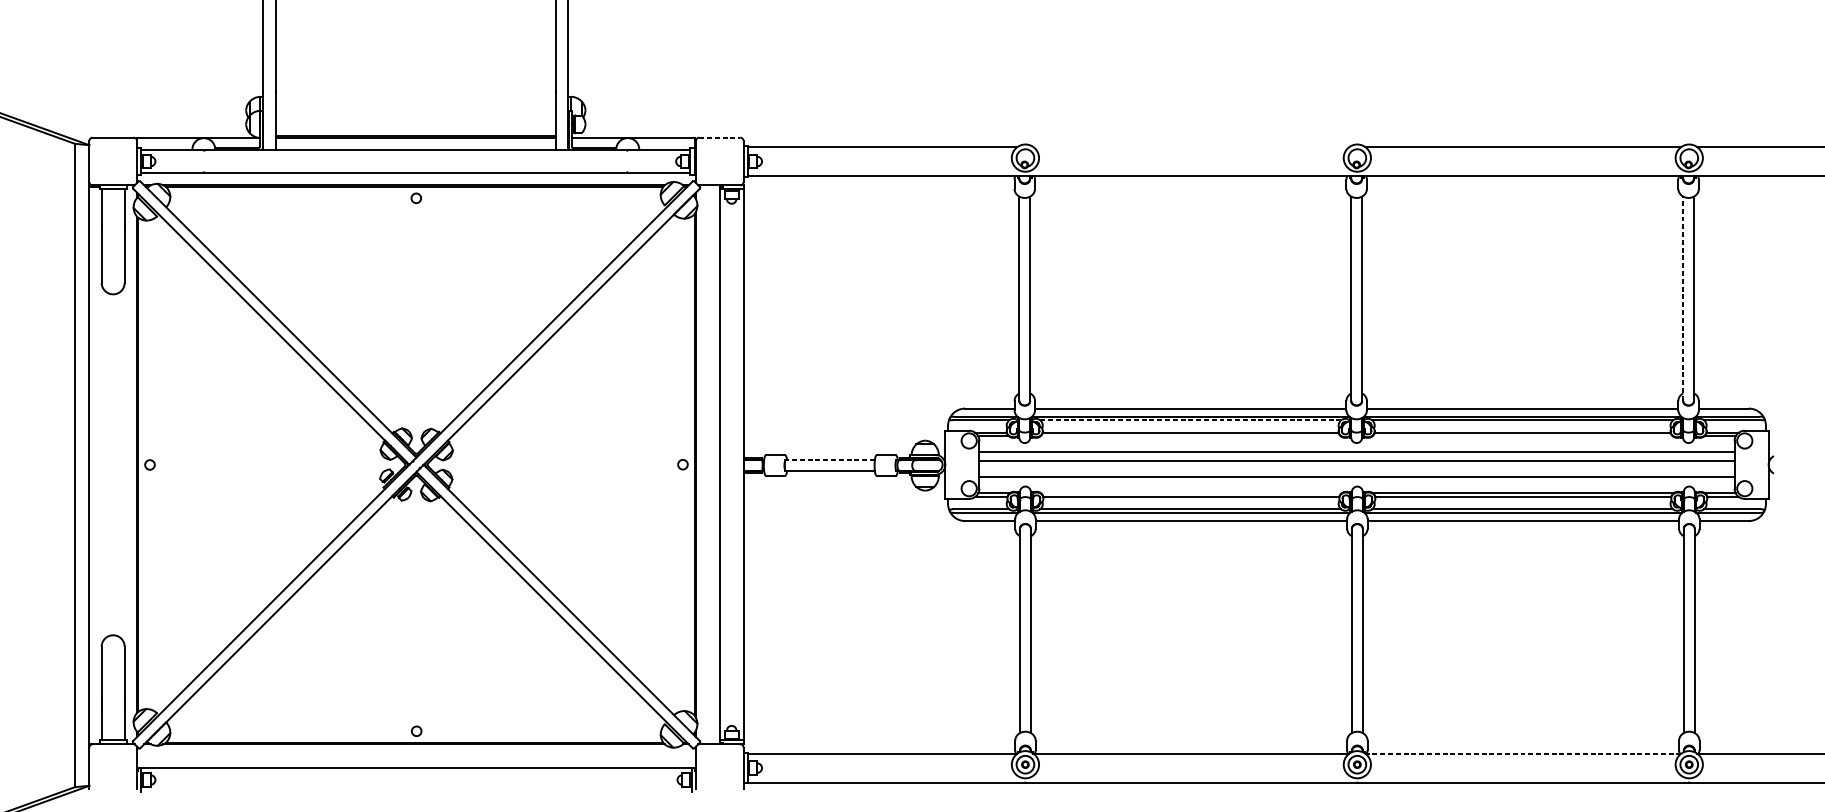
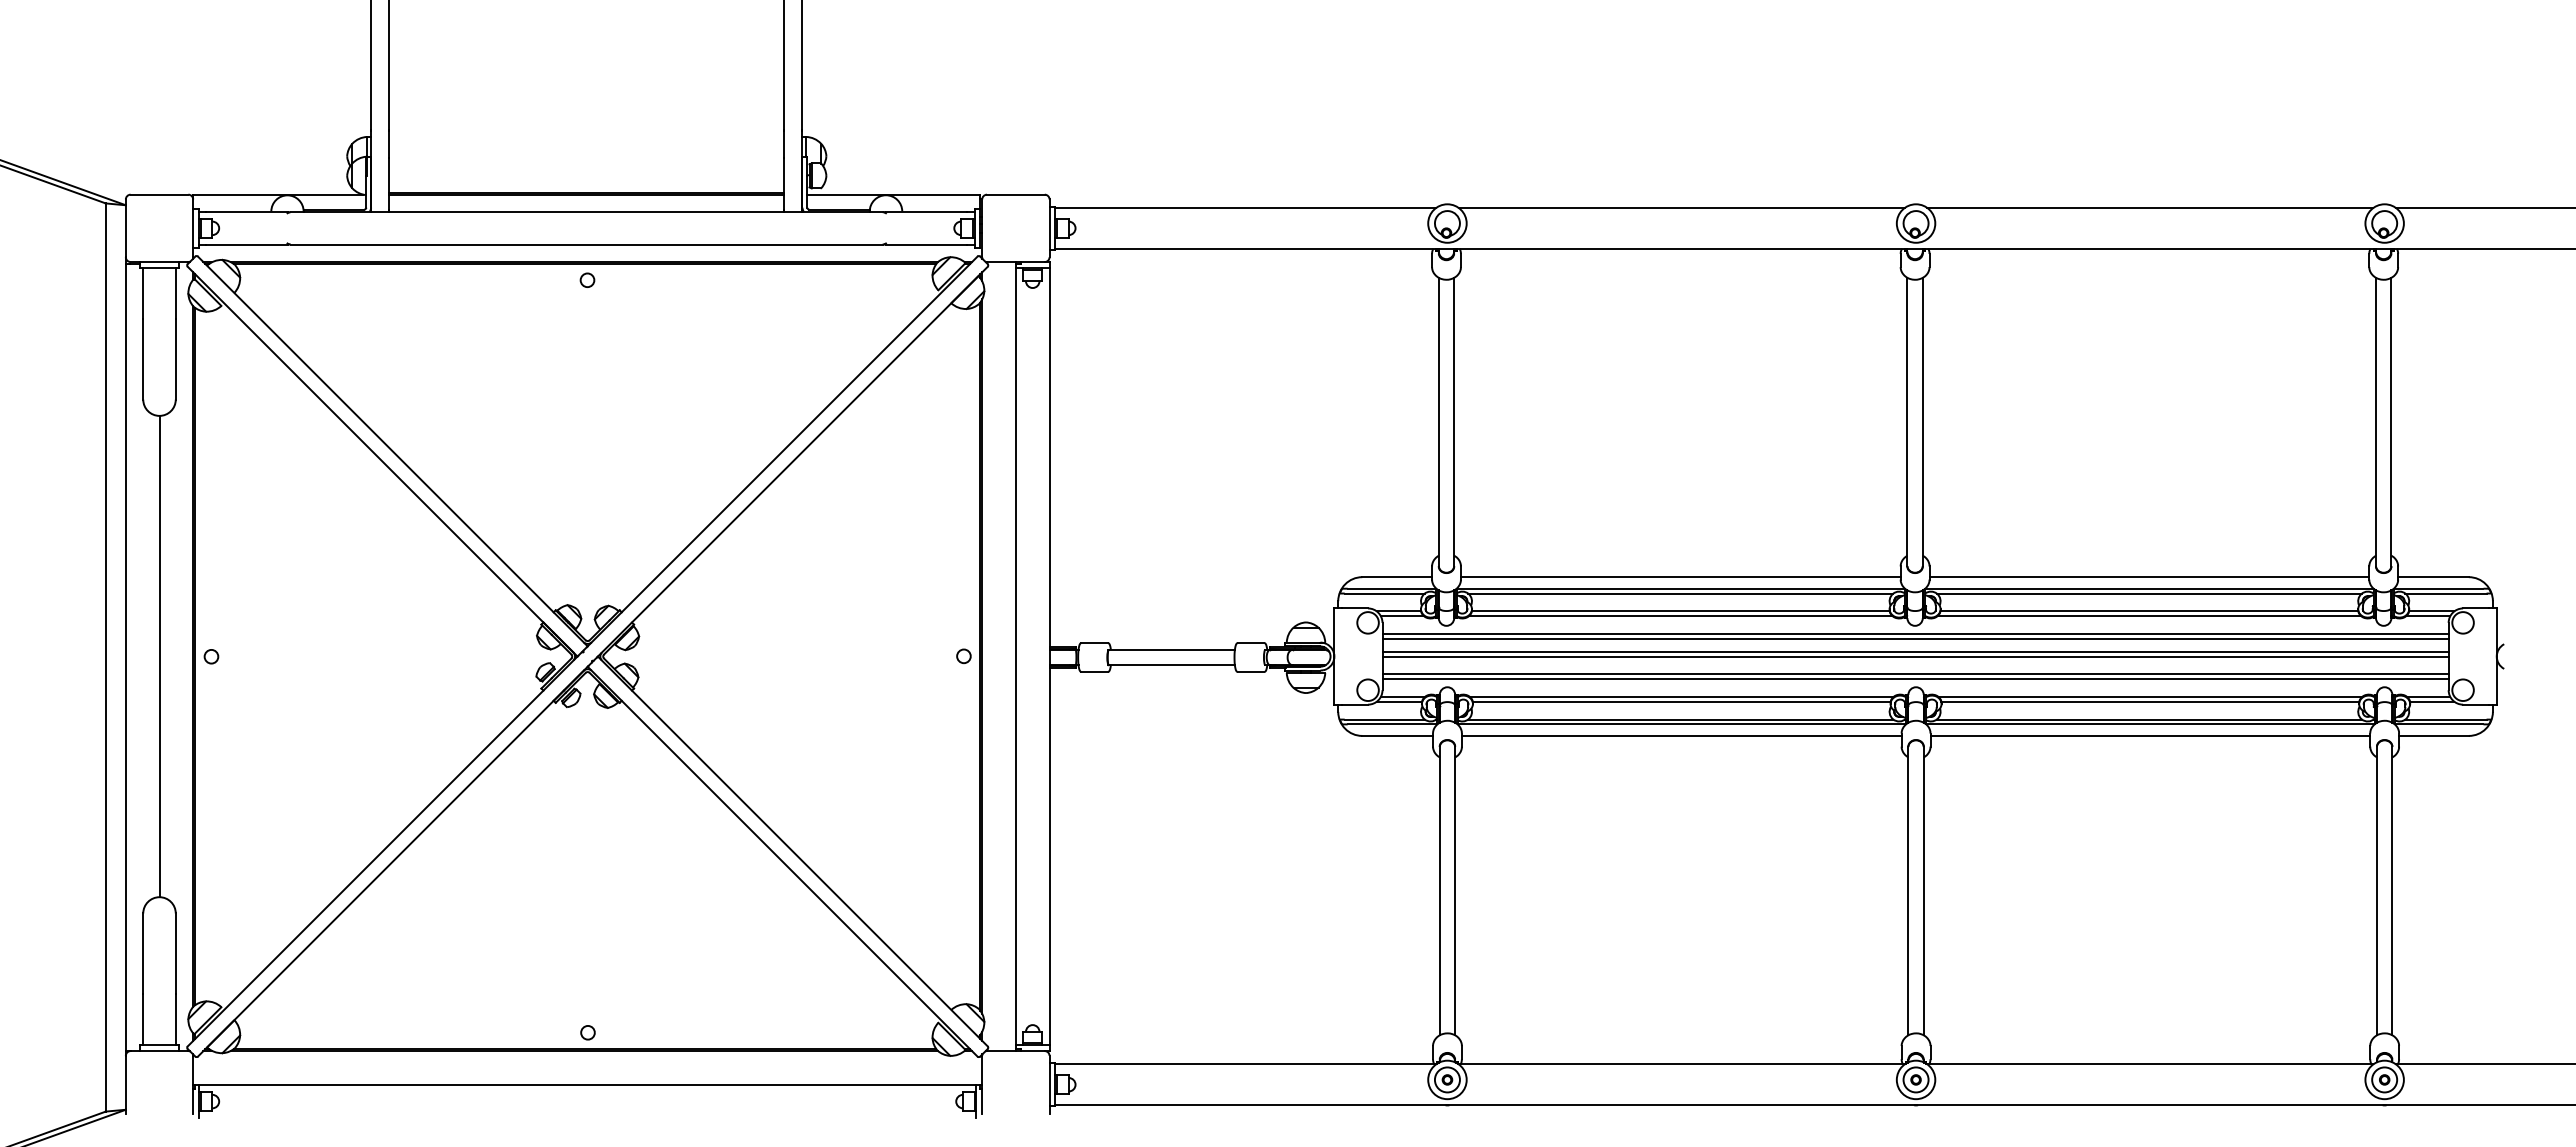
line: (719, 137) -> (1015, 194), dashed -> solid
line: (1191, 146) -> (1681, 207), added
line: (1683, 298) -> (2376, 421), dashed -> solid
line: (1190, 420) -> (1680, 593), dashed -> solid
line: (1190, 436) -> (1680, 616), added
line: (1522, 436) -> (2149, 616), added
line: (1356, 448) -> (1915, 633), added
line: (829, 459) -> (1171, 649), dashed -> solid
line: (113, 464) -> (159, 656), added
line: (1356, 464) -> (1915, 656), added
line: (1356, 481) -> (1915, 679), added
line: (1191, 493) -> (1681, 696), added
line: (1523, 753) -> (2150, 1064), dashed -> solid

